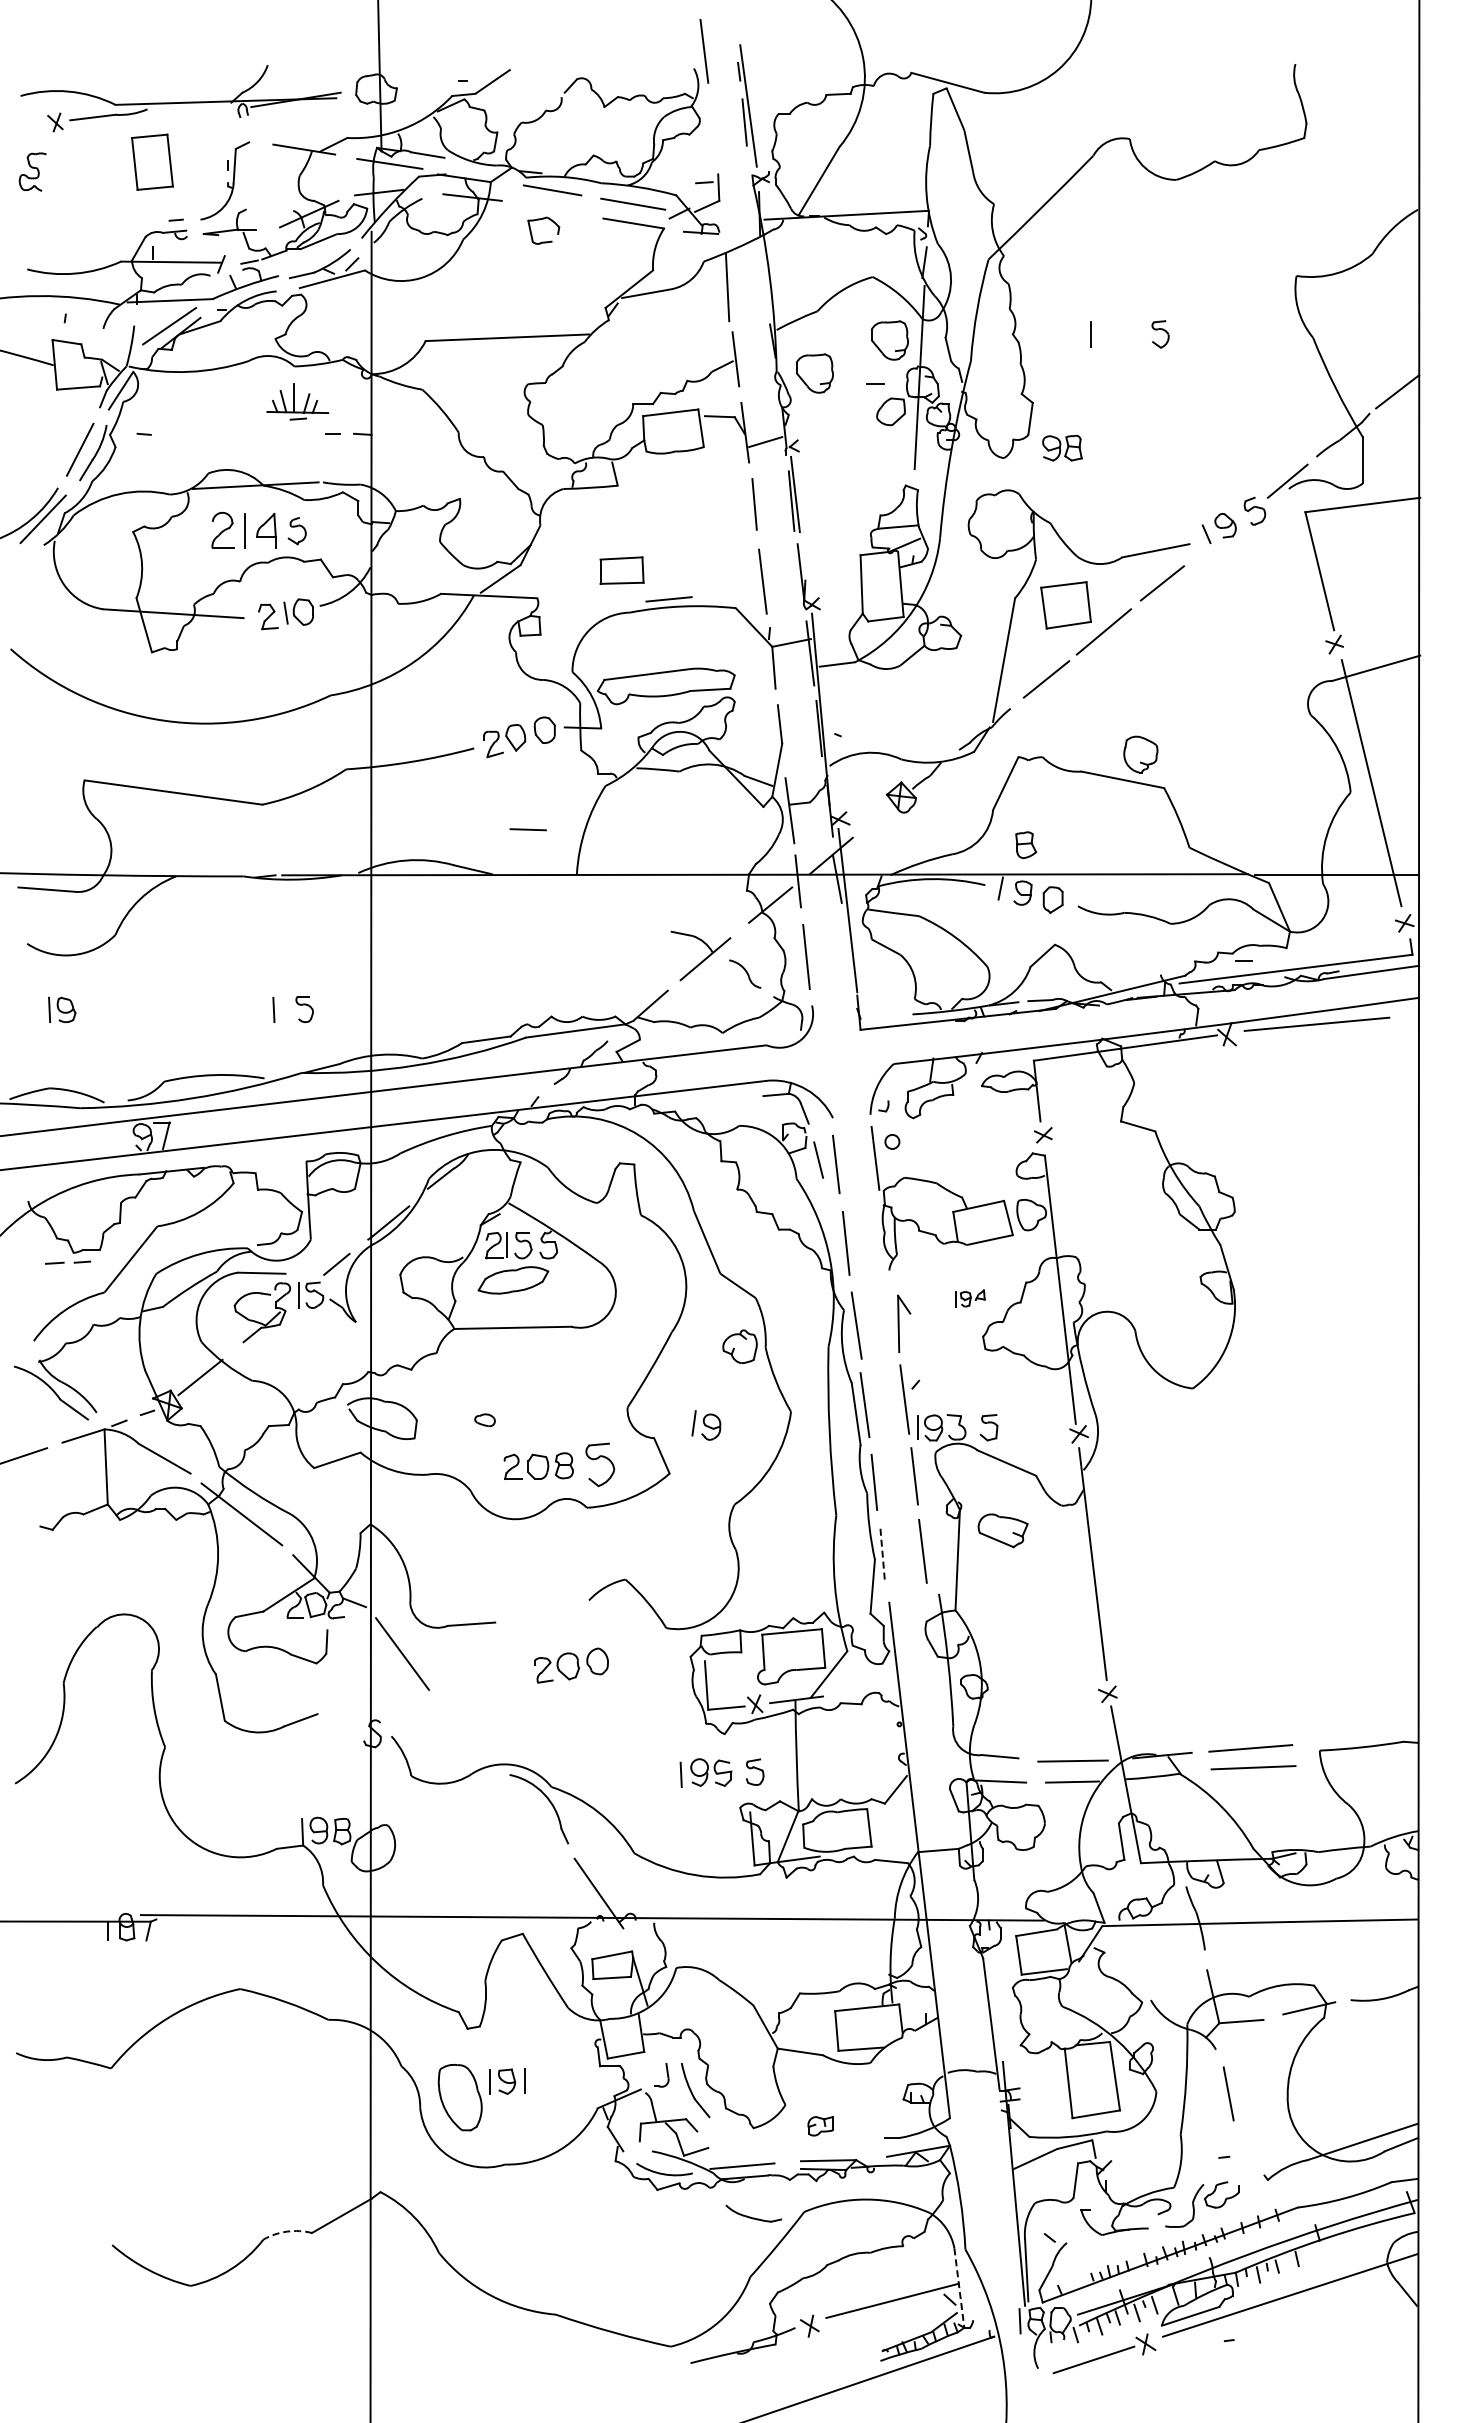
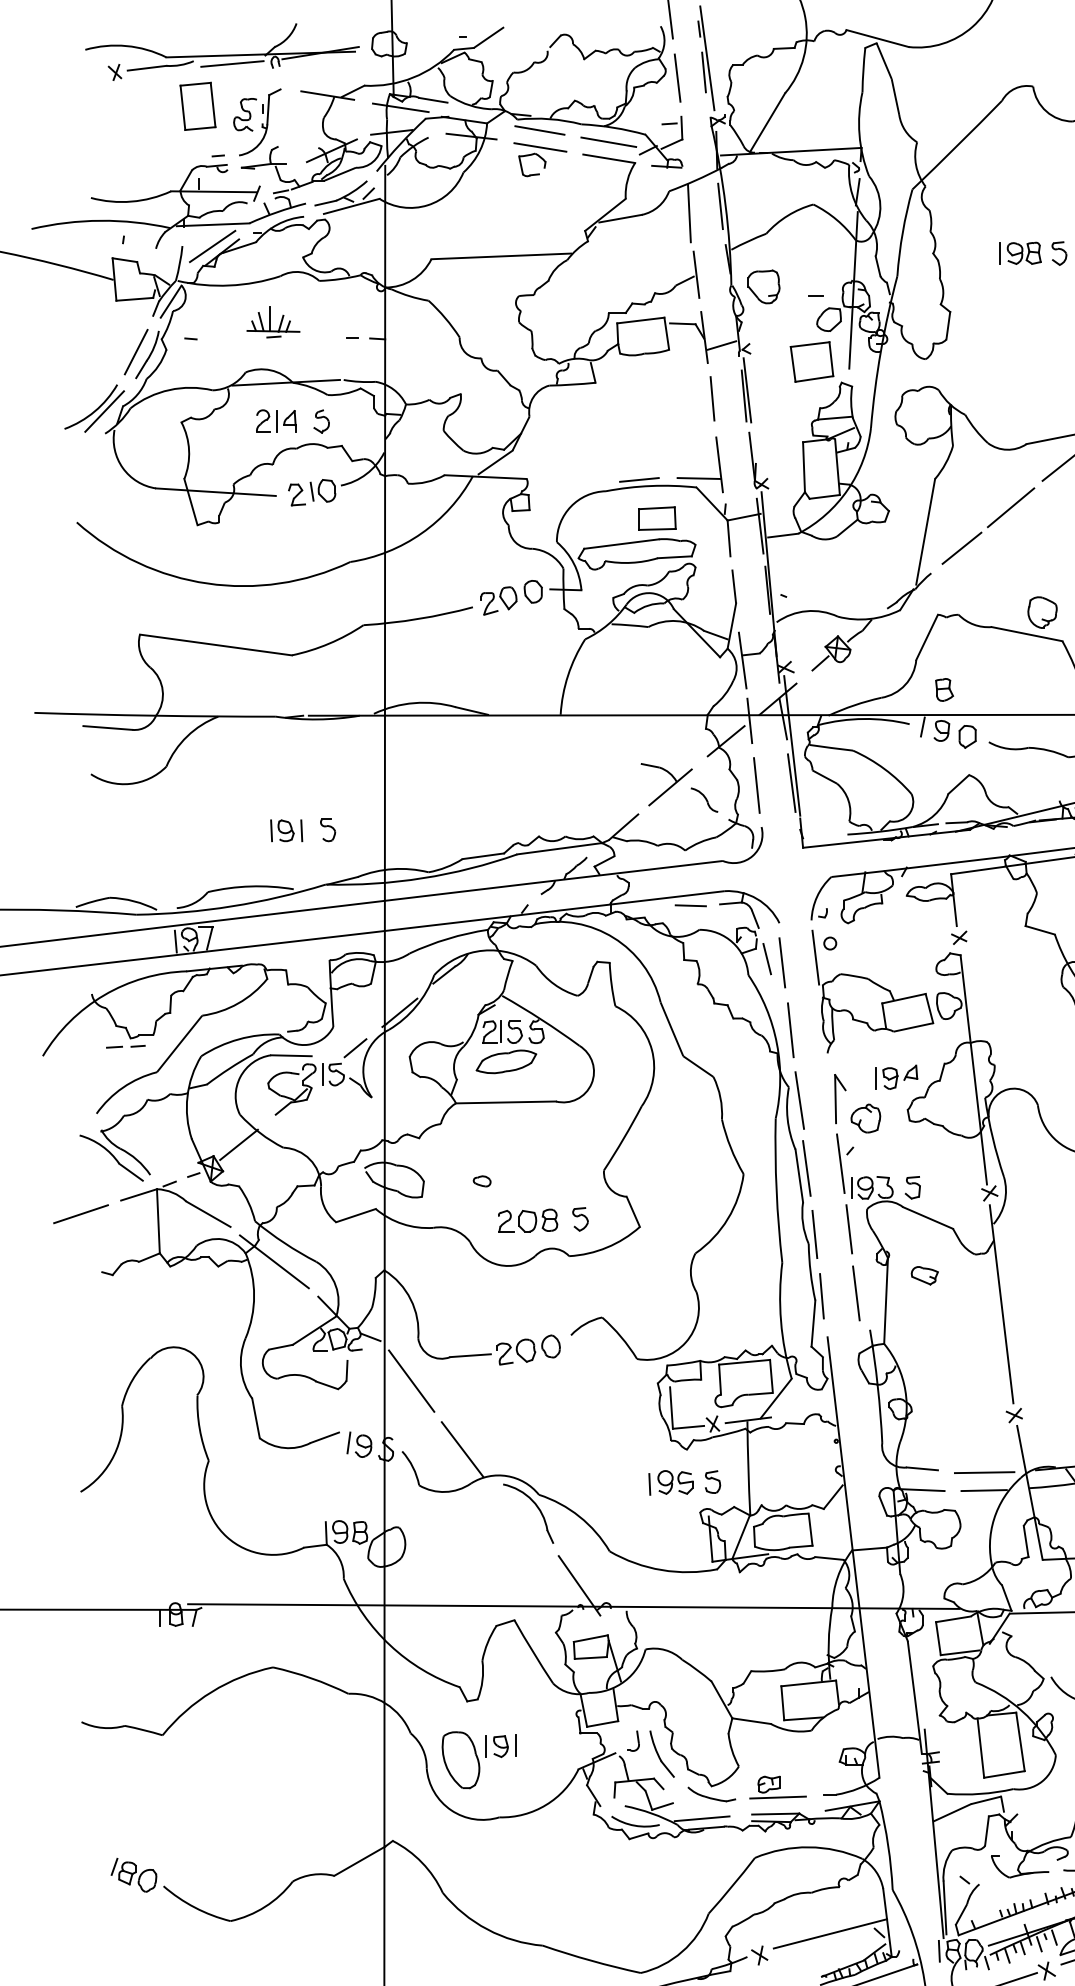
line: (192, 112) -> (232, 63), added
line: (713, 128) -> (677, 77), added
part: (32, 171) -> (245, 114), moved
line: (552, 210) -> (539, 147), added
line: (763, 278) -> (720, 205), added
part: (889, 340) -> (827, 258), removed
part: (297, 401) -> (273, 321), moved
part: (1062, 447) -> (1024, 252), moved
part: (243, 530) -> (275, 421), size x0.71
part: (621, 570) -> (656, 518), moved
line: (738, 597) -> (698, 478), added
part: (1065, 605) -> (811, 362), moved
line: (880, 813) -> (820, 662), added
line: (527, 829) -> (690, 905), moved
line: (846, 953) -> (791, 782), added
part: (62, 1009) -> (282, 830), moved
line: (126, 1139) -> (175, 941), added
part: (970, 1298) -> (896, 1077), size x1.67
part: (739, 1346) -> (865, 1118), moved
part: (706, 1425) -> (359, 1444), moved
part: (599, 1464) -> (579, 1219), size x0.62
part: (1002, 1530) -> (924, 1275), size x0.62
line: (882, 1555) -> (821, 1296), dashed -> solid
part: (571, 1665) -> (528, 1349), moved
line: (461, 1734) -> (462, 1449), added
line: (830, 2141) -> (777, 1797), added
part: (753, 2213) -> (711, 1794), moved
arc: (287, 2231) -> (313, 1874), dashed -> solid
part: (77, 2232) -> (133, 1875), added
line: (959, 2288) -> (887, 1923), dashed -> solid

